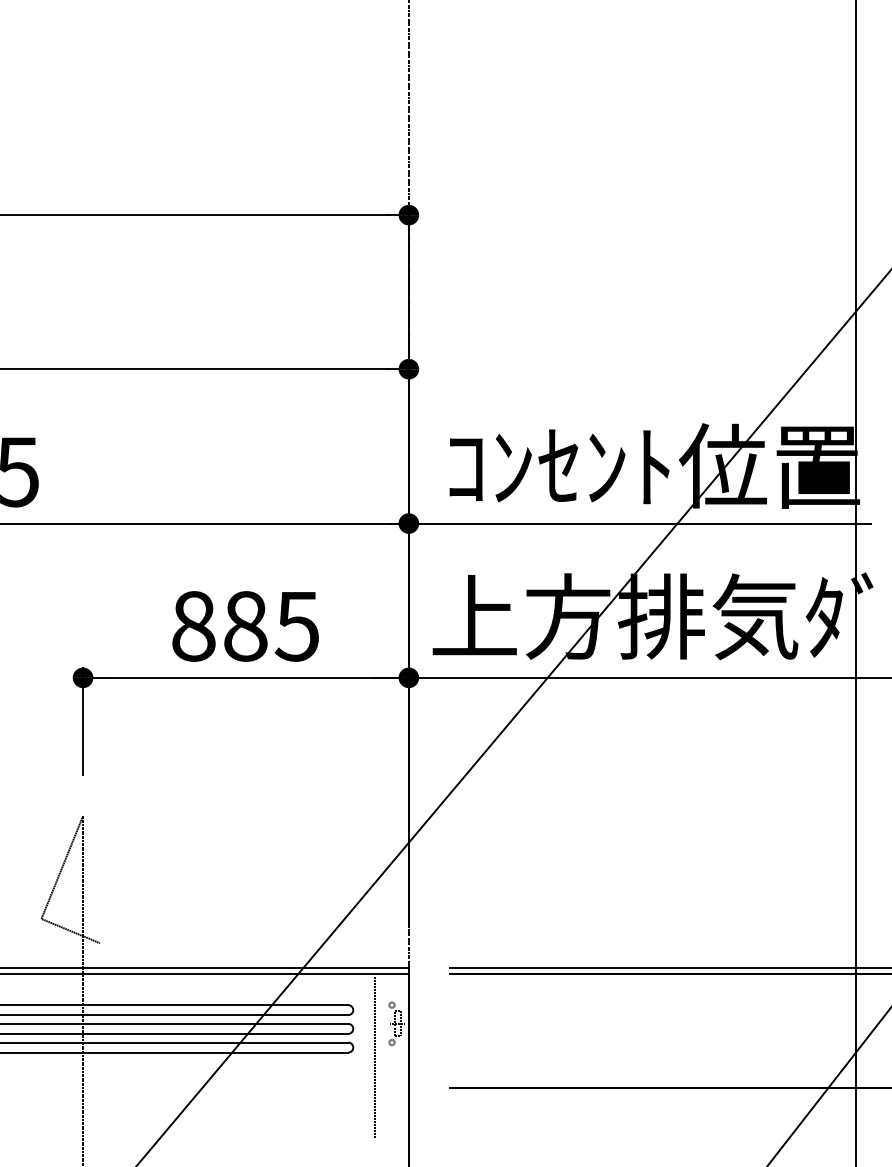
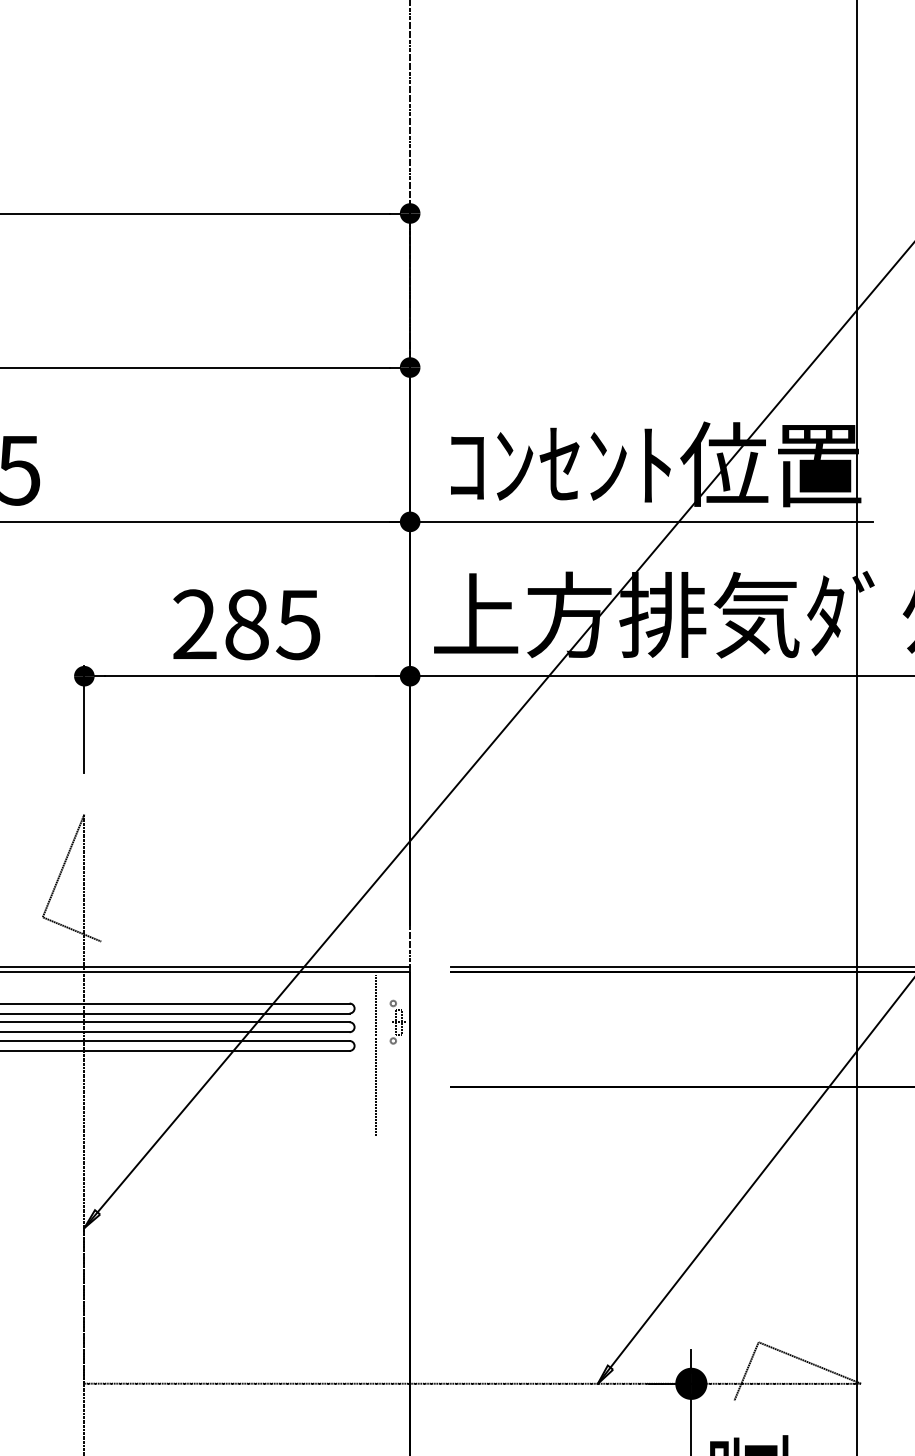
text: (193, 626) -> (194, 624), 885 -> 285

